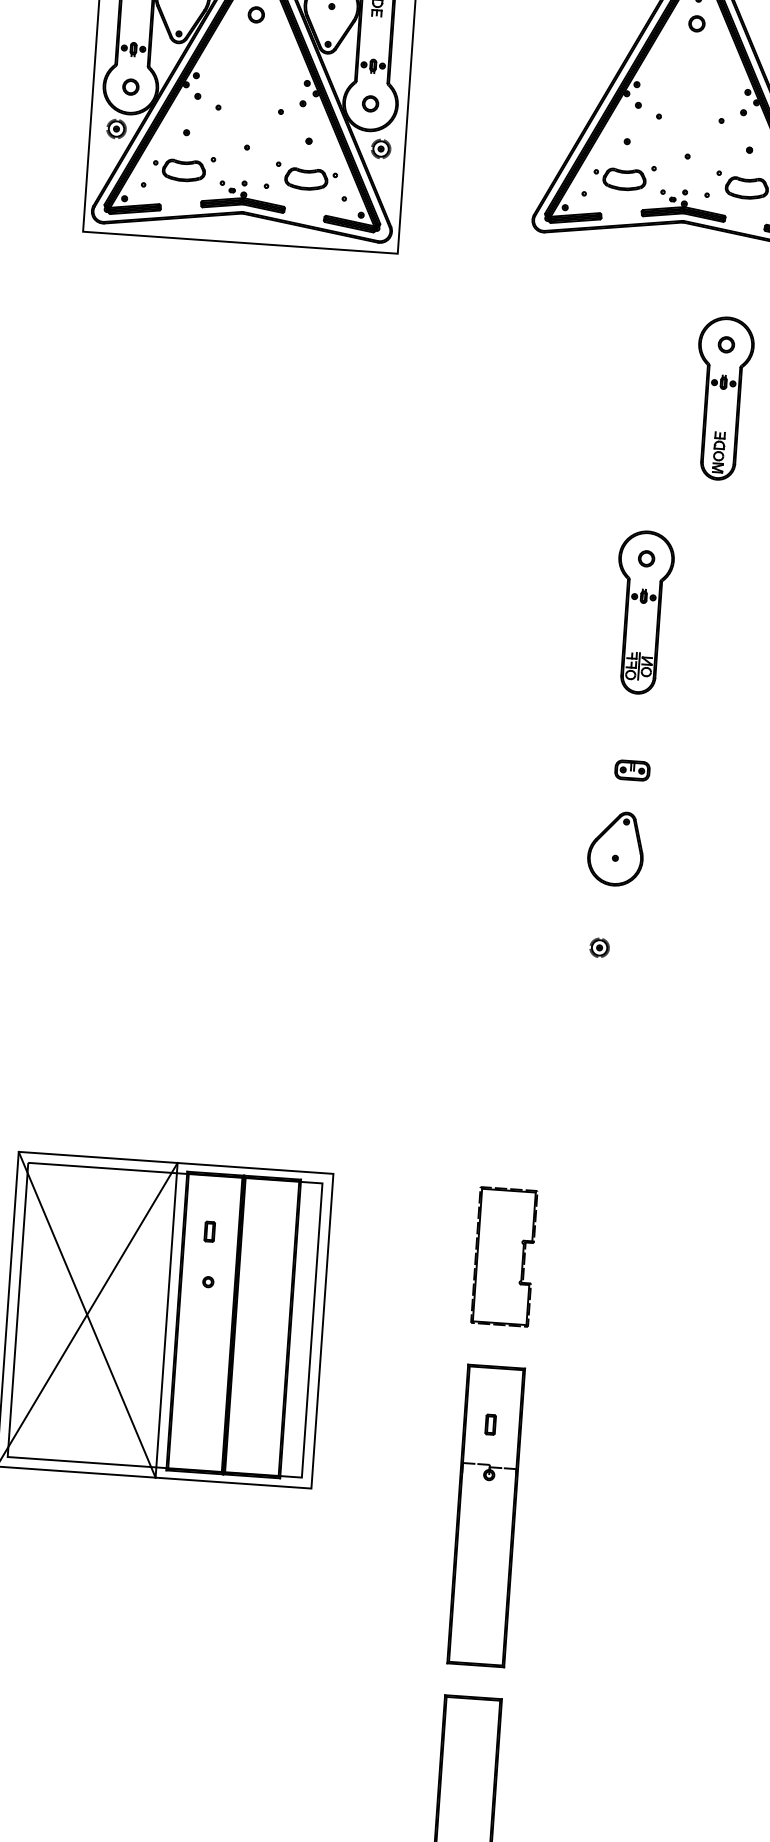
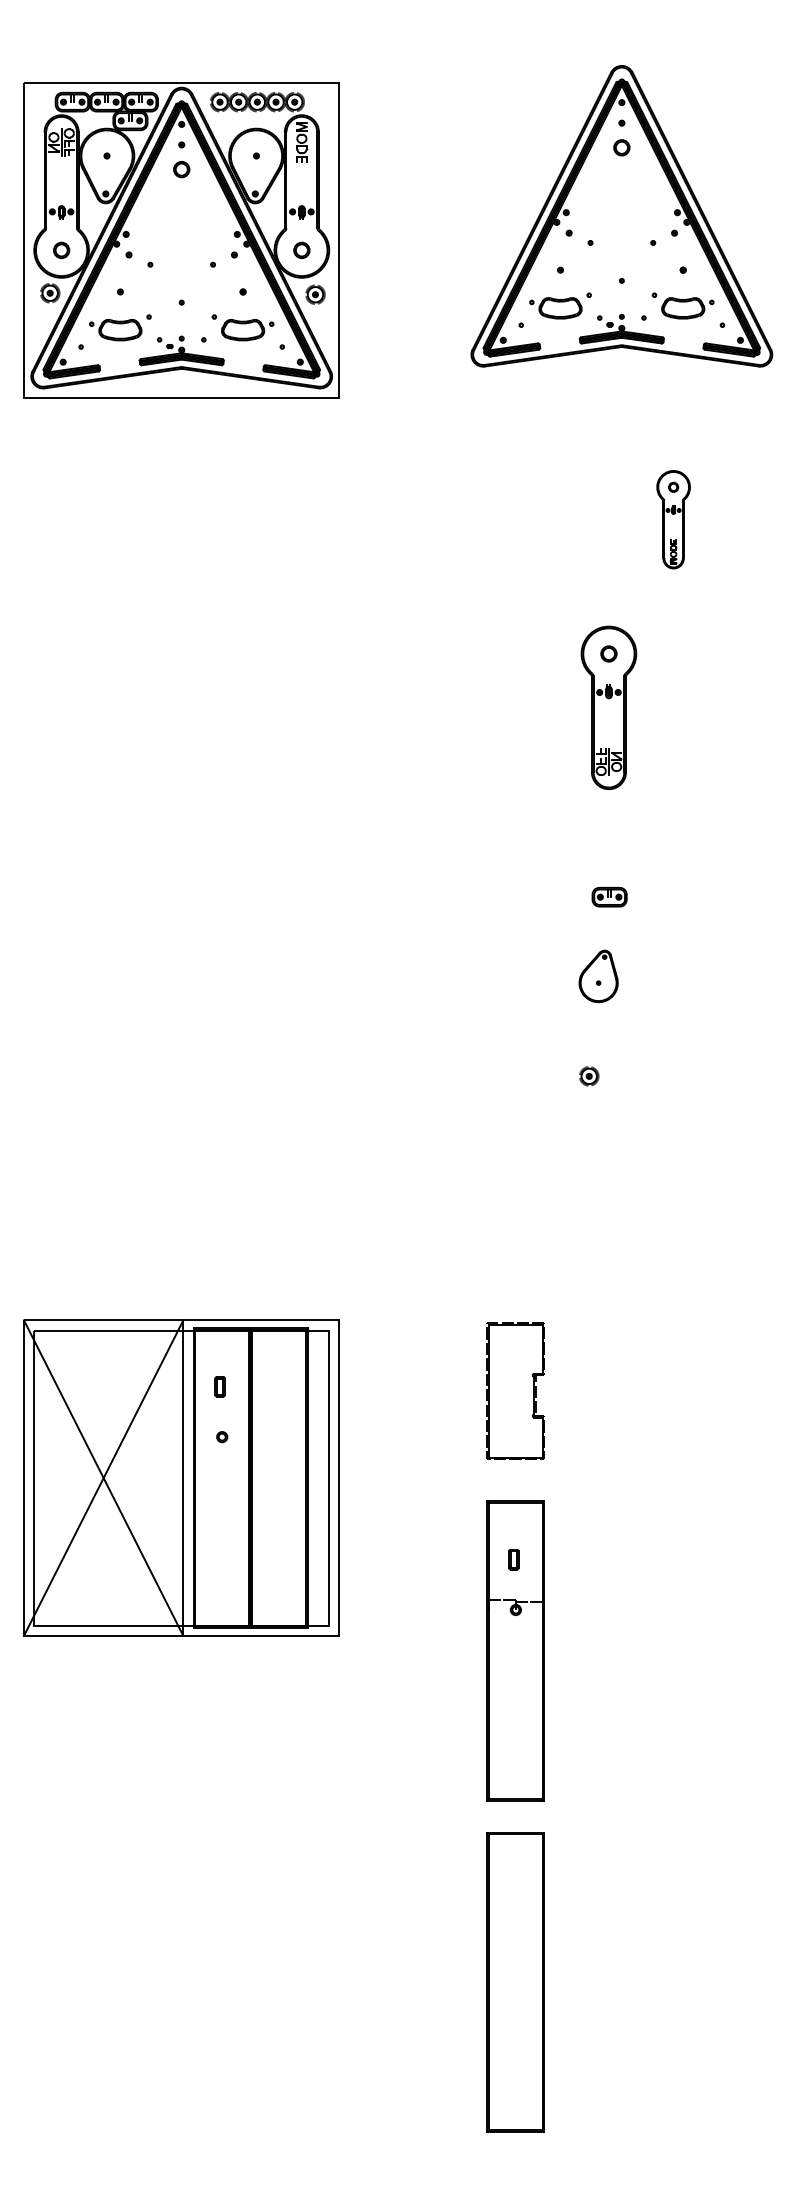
part: (722, 398) -> (673, 519), size x0.6
part: (642, 612) -> (608, 707), moved
part: (615, 848) -> (598, 976), size x0.7

